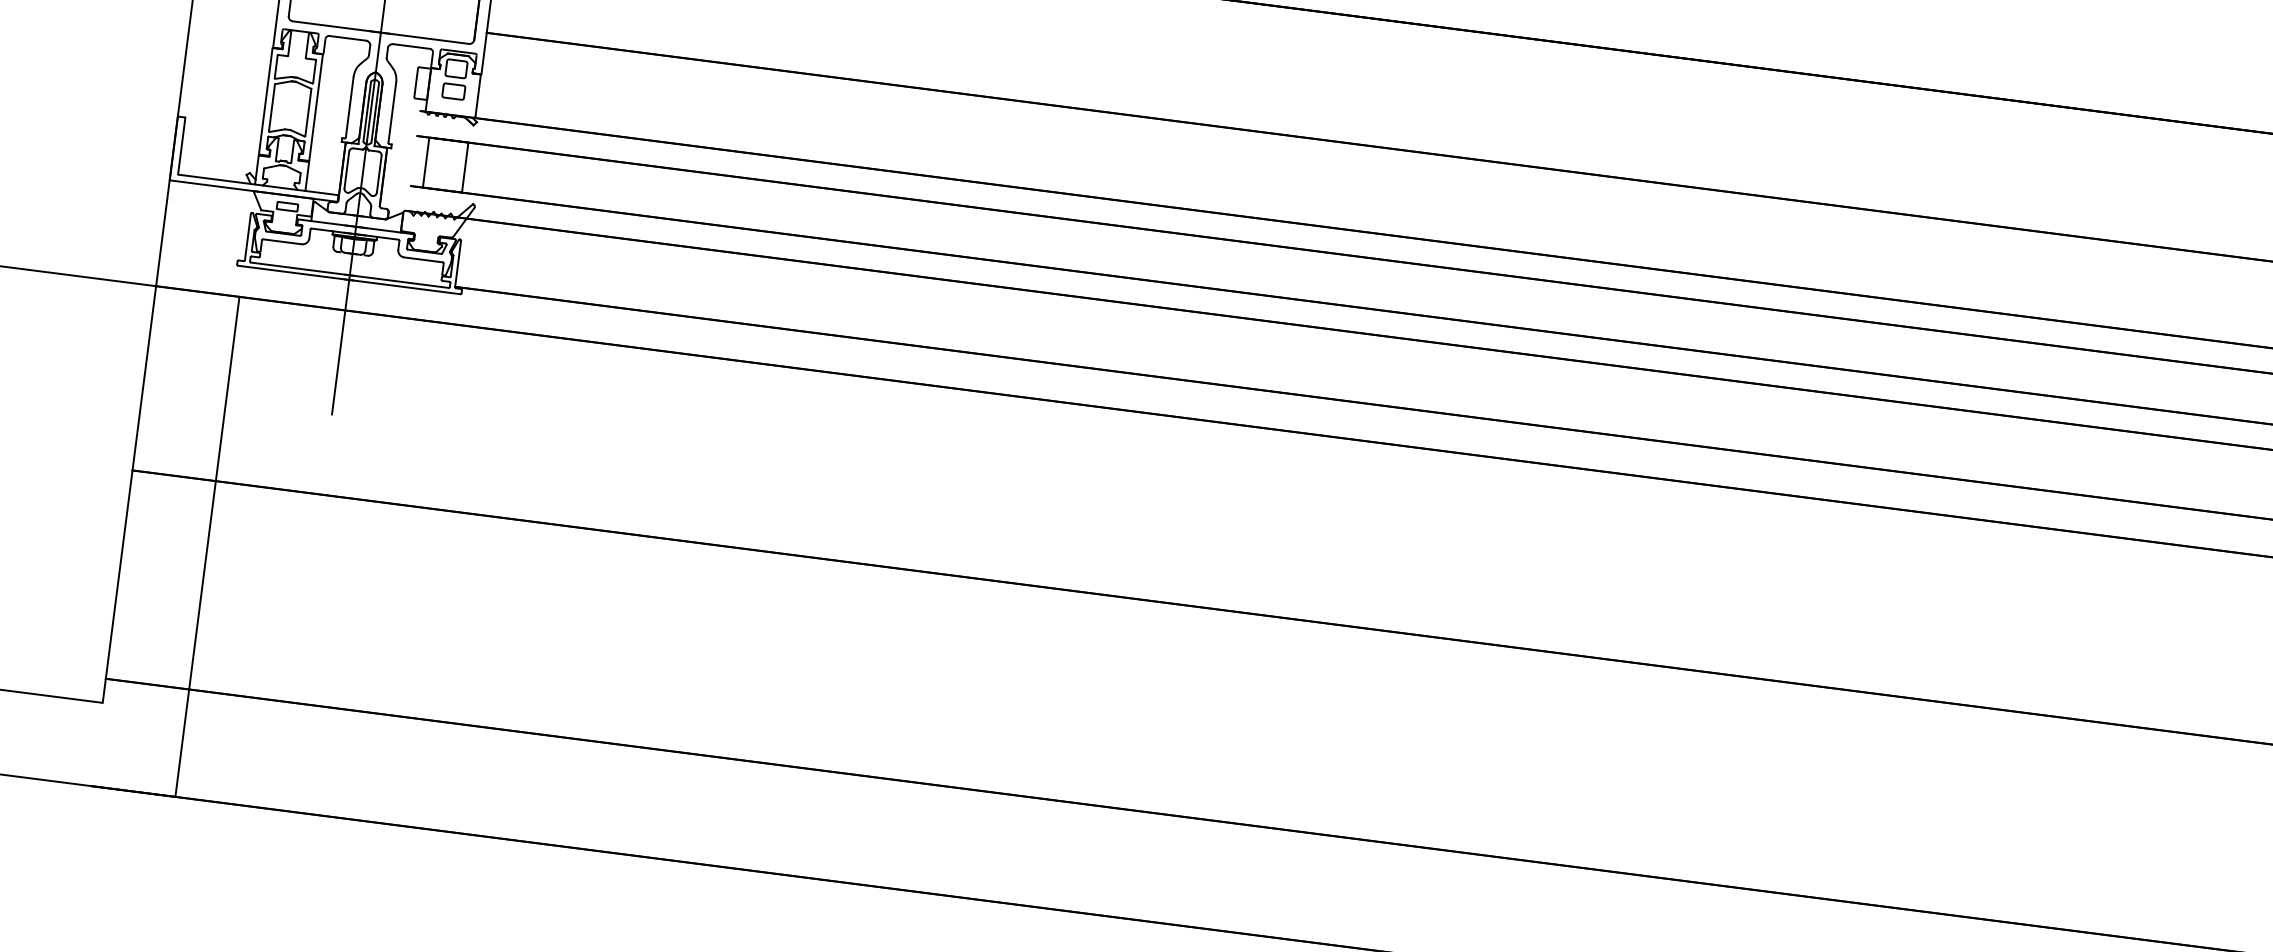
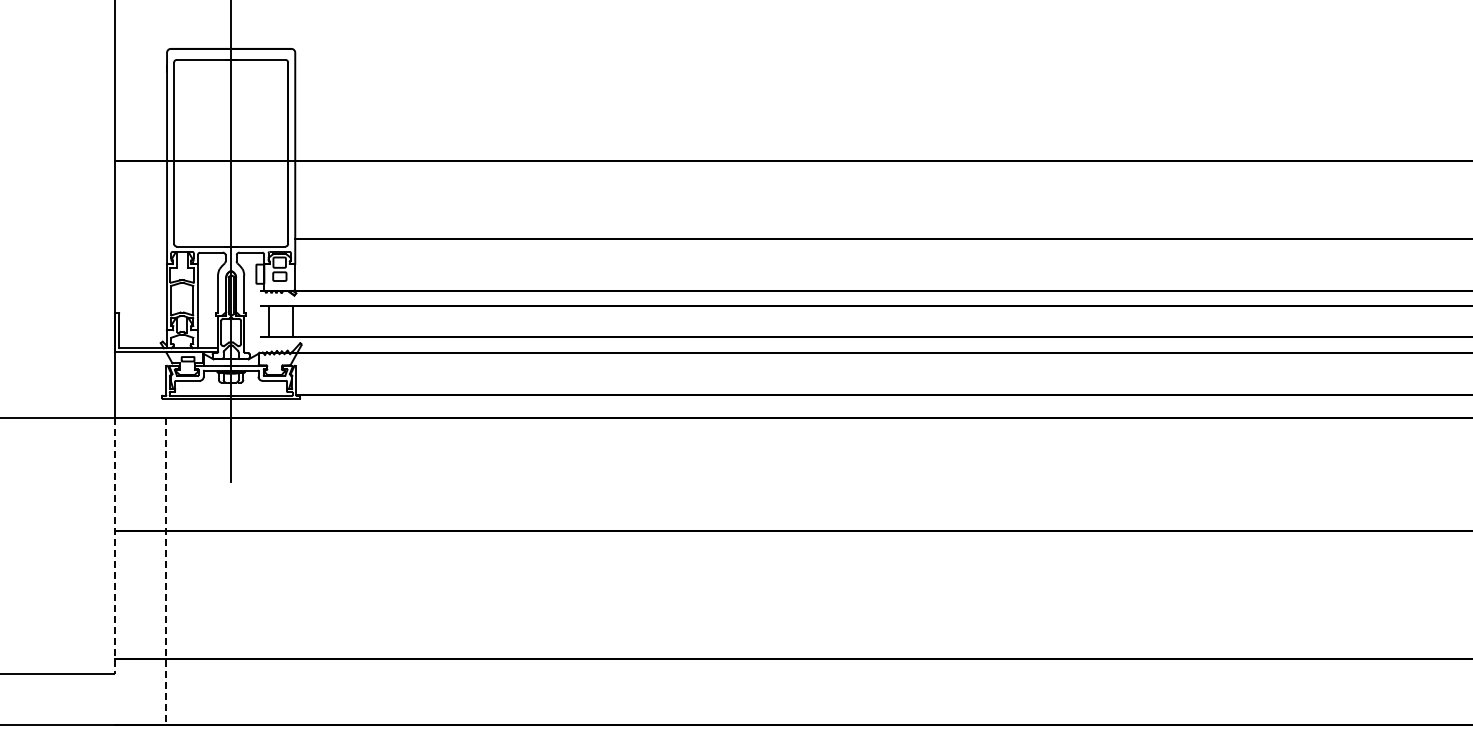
line: (128, 495) -> (114, 546), solid -> dashed
line: (208, 547) -> (166, 571), solid -> dashed

